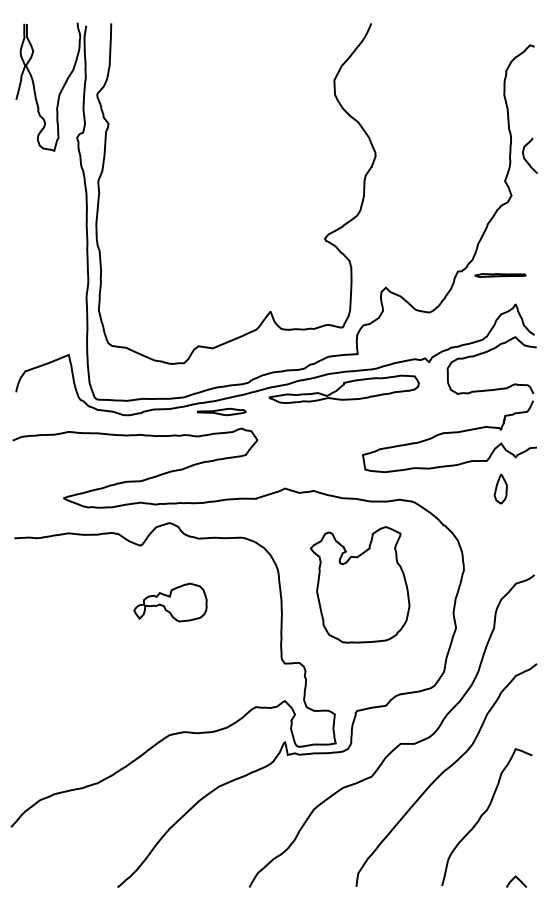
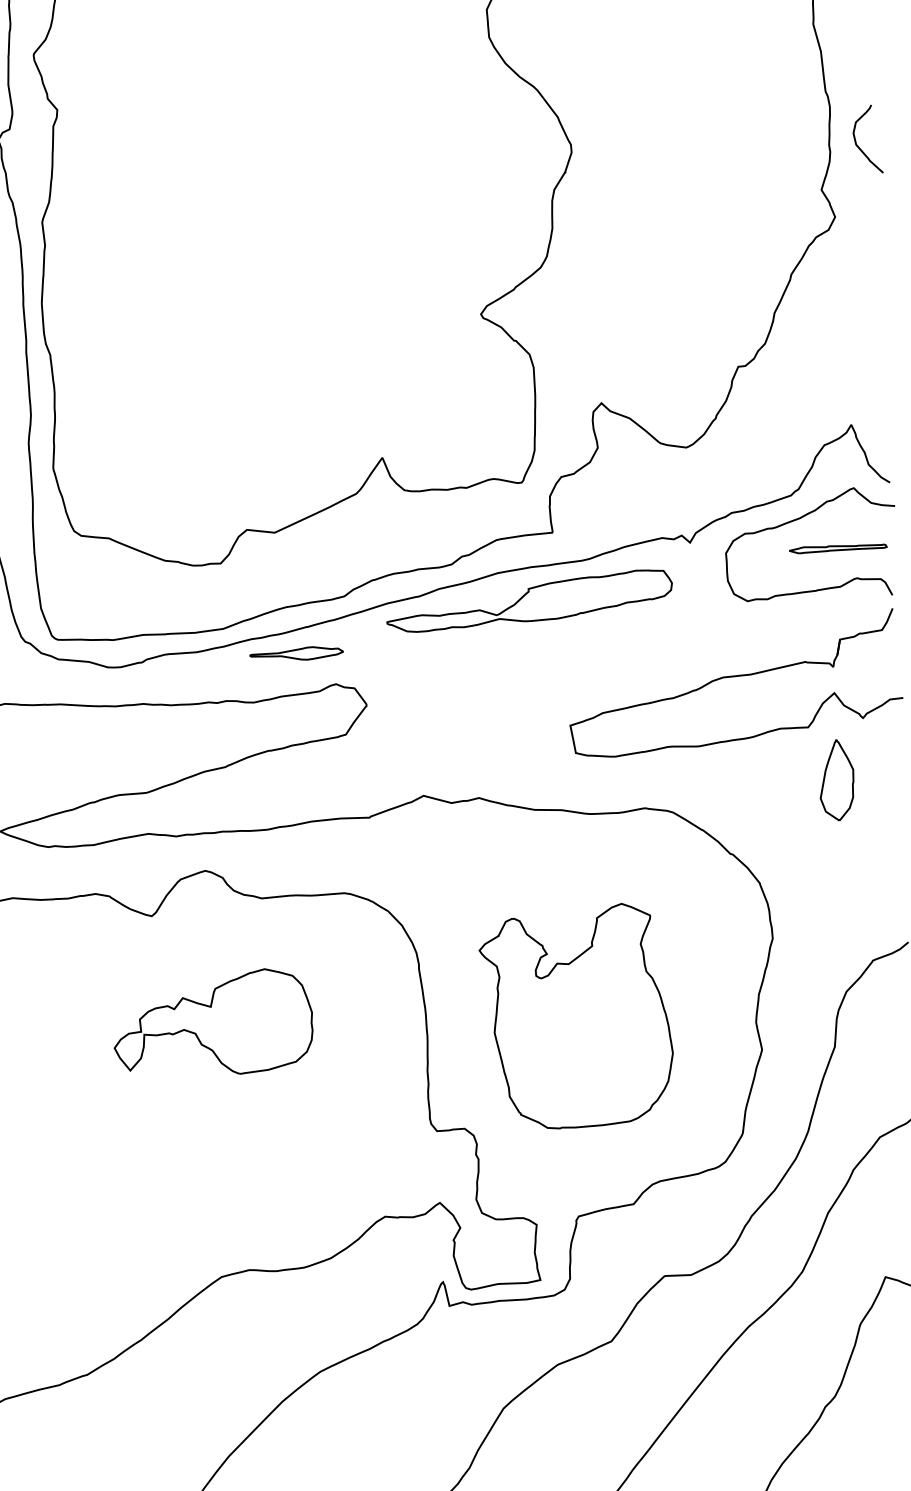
line: (500, 275) -> (838, 548), moved
part: (500, 488) -> (836, 779), size x1.43
part: (360, 584) -> (577, 1015), moved
part: (170, 602) -> (213, 1022), size x1.43

